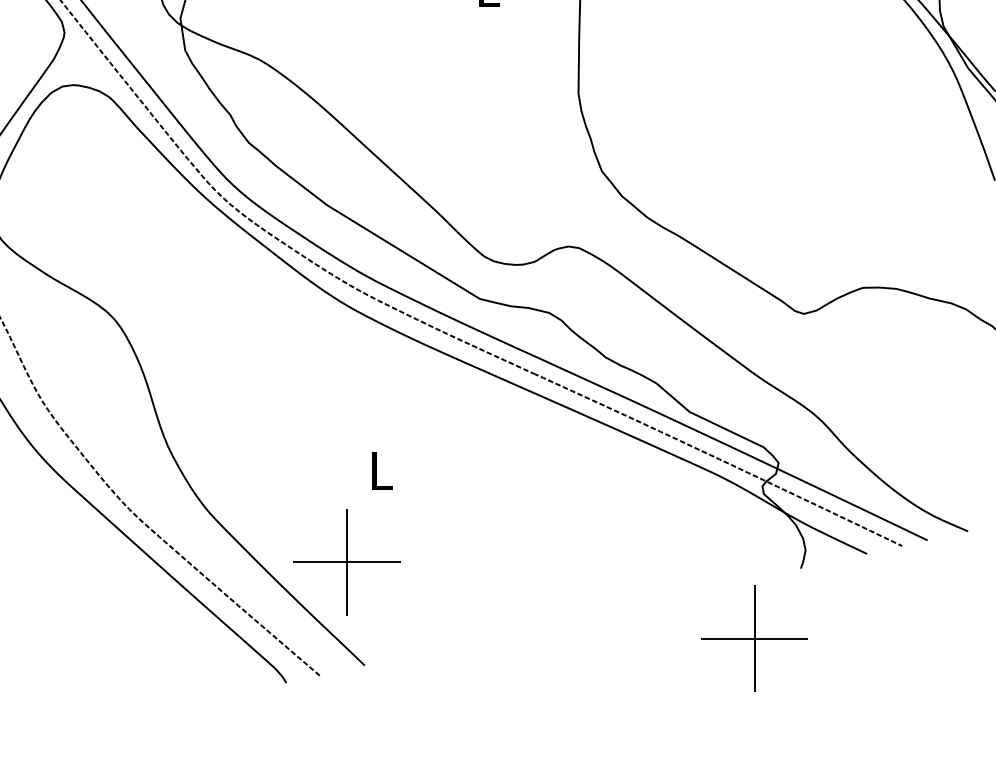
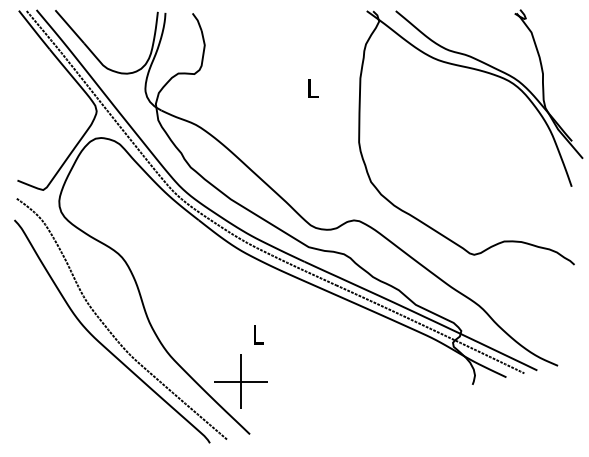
part: (753, 638) -> (448, 420), removed

